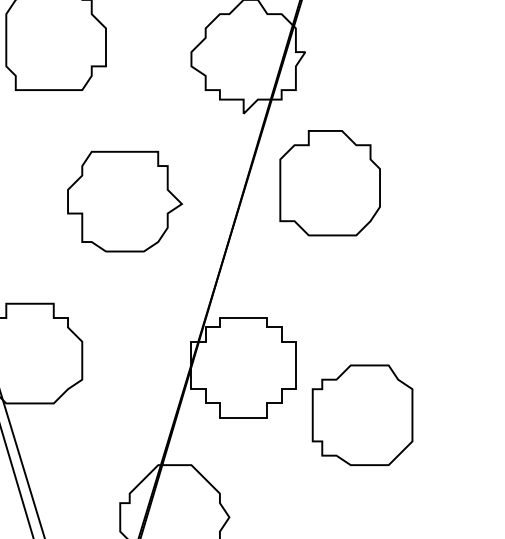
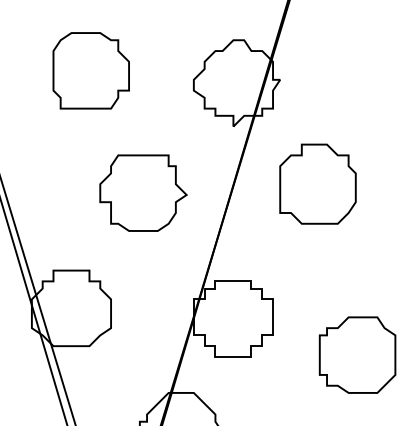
part: (329, 182) -> (317, 183), moved
part: (362, 414) -> (357, 354), moved

